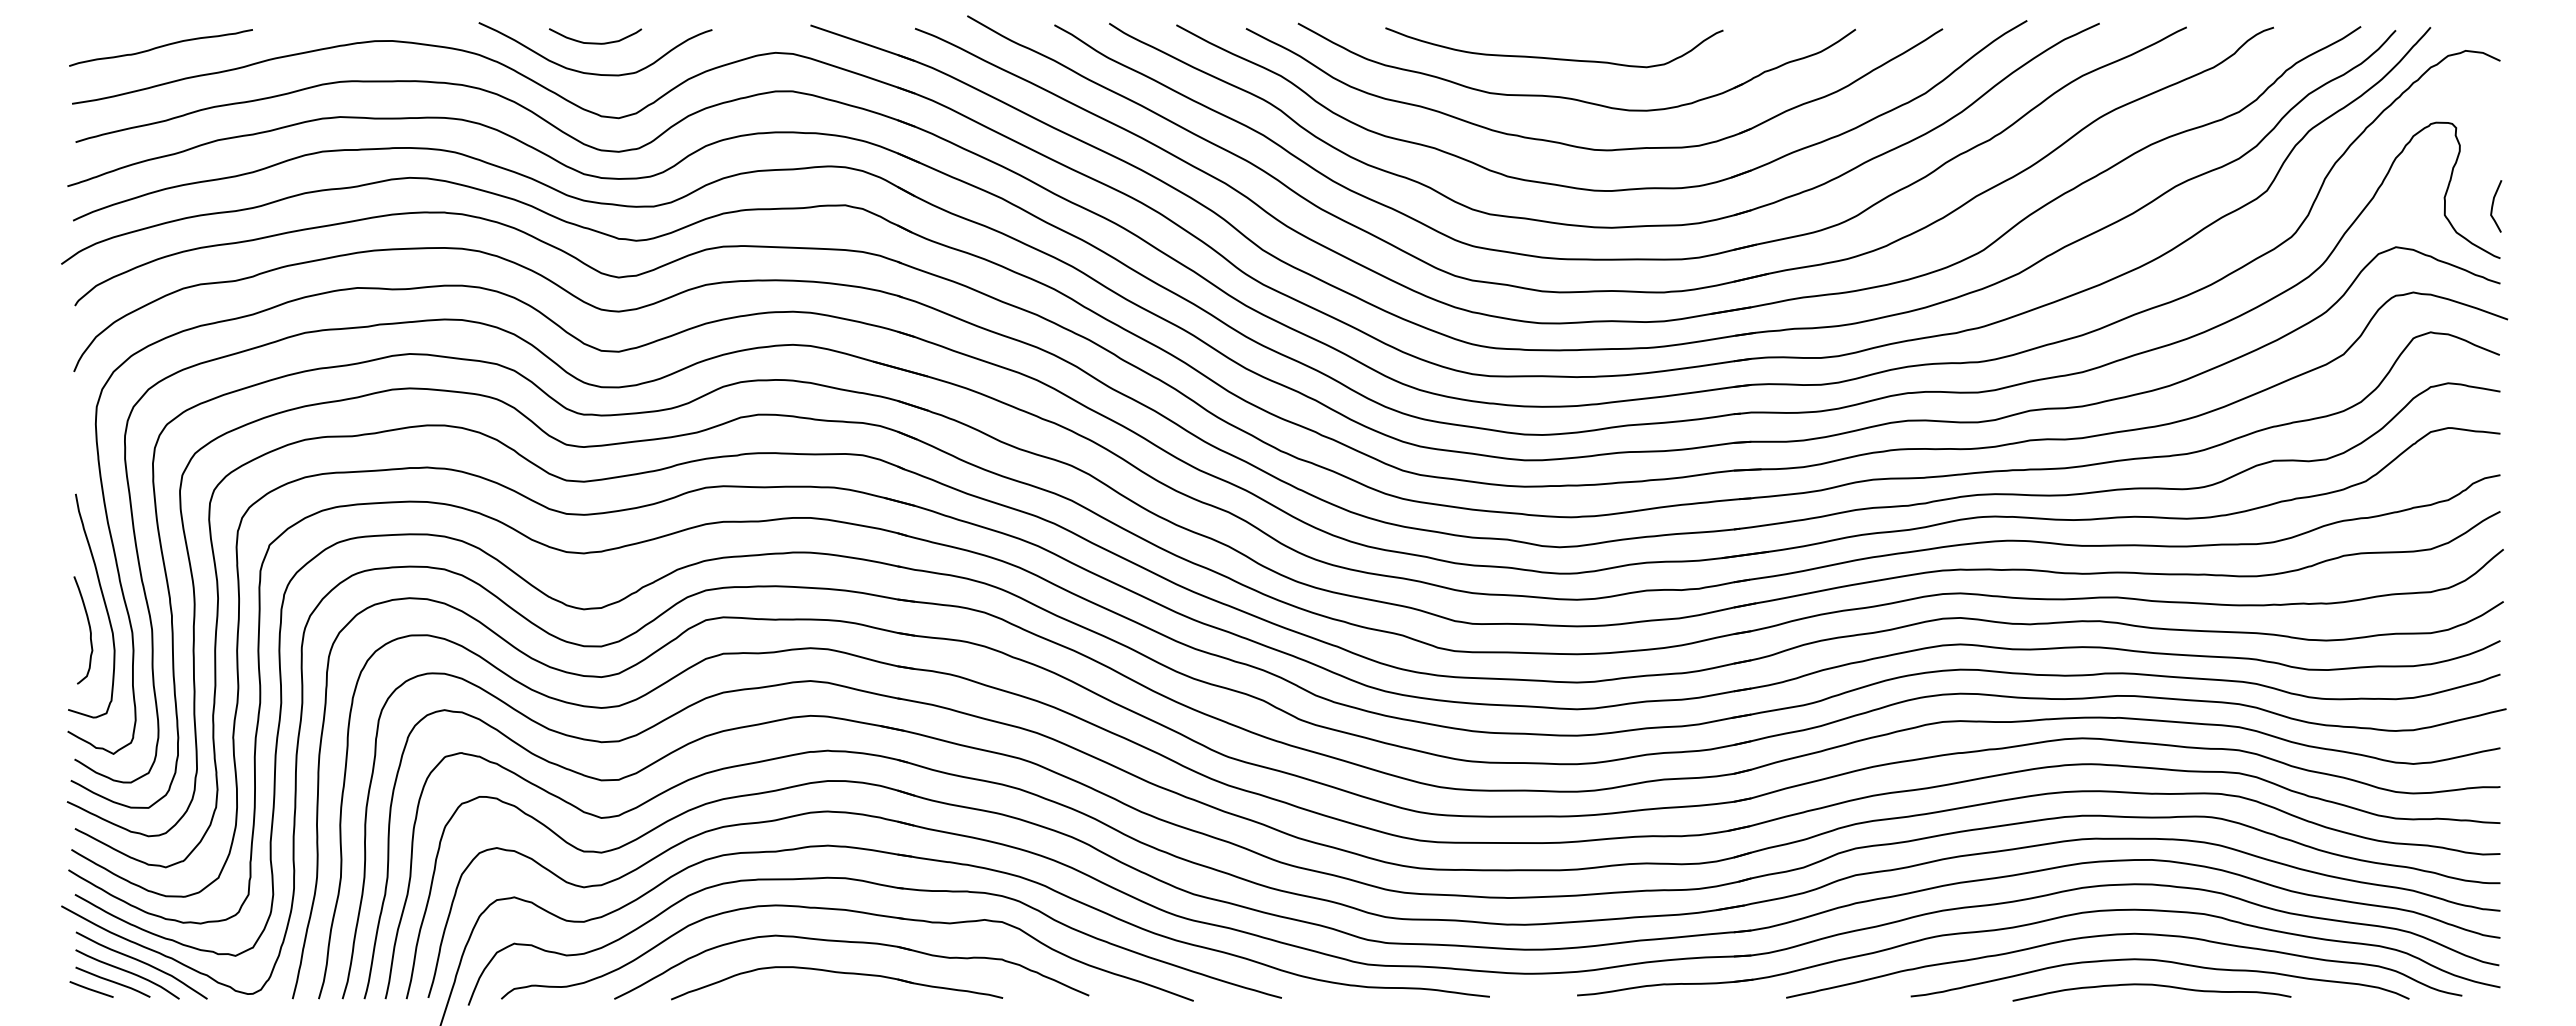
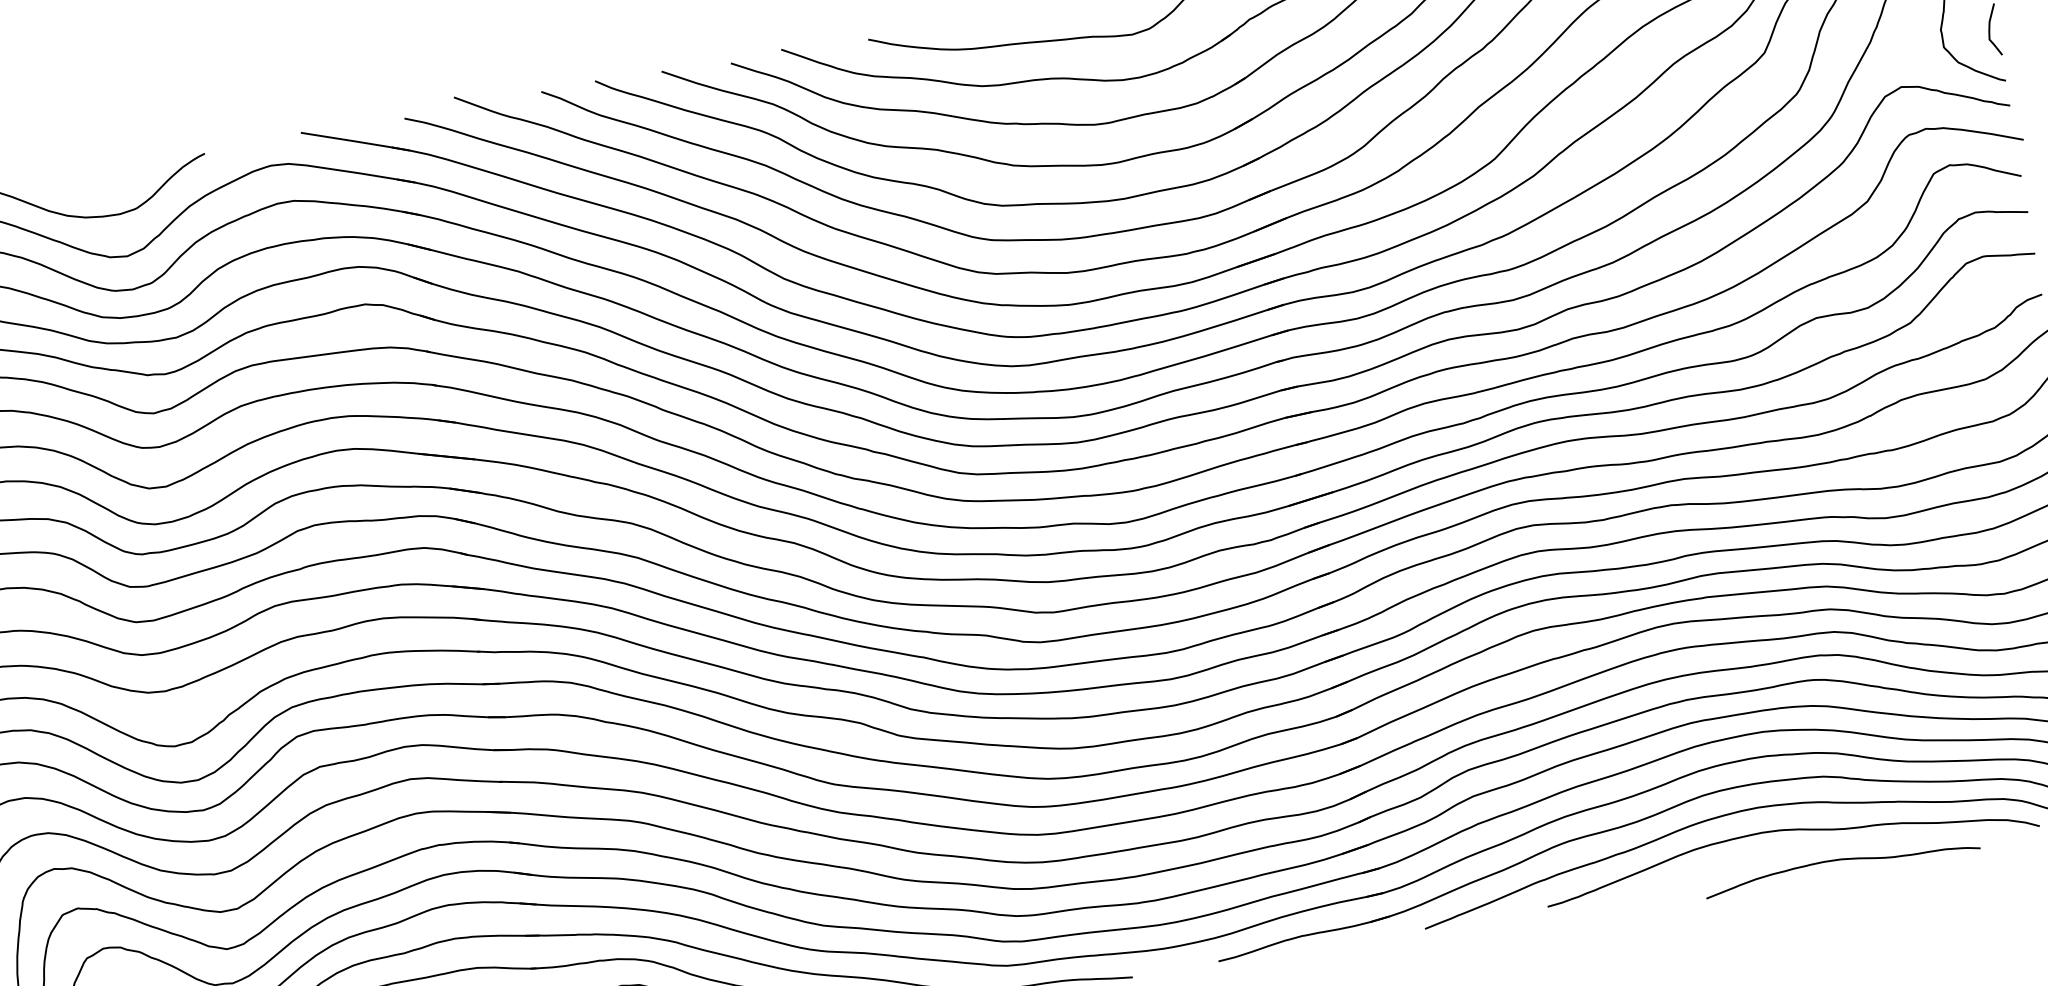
curve: (595, 42) -> (91, 185), removed
curve: (2151, 985) -> (1840, 860), moved

